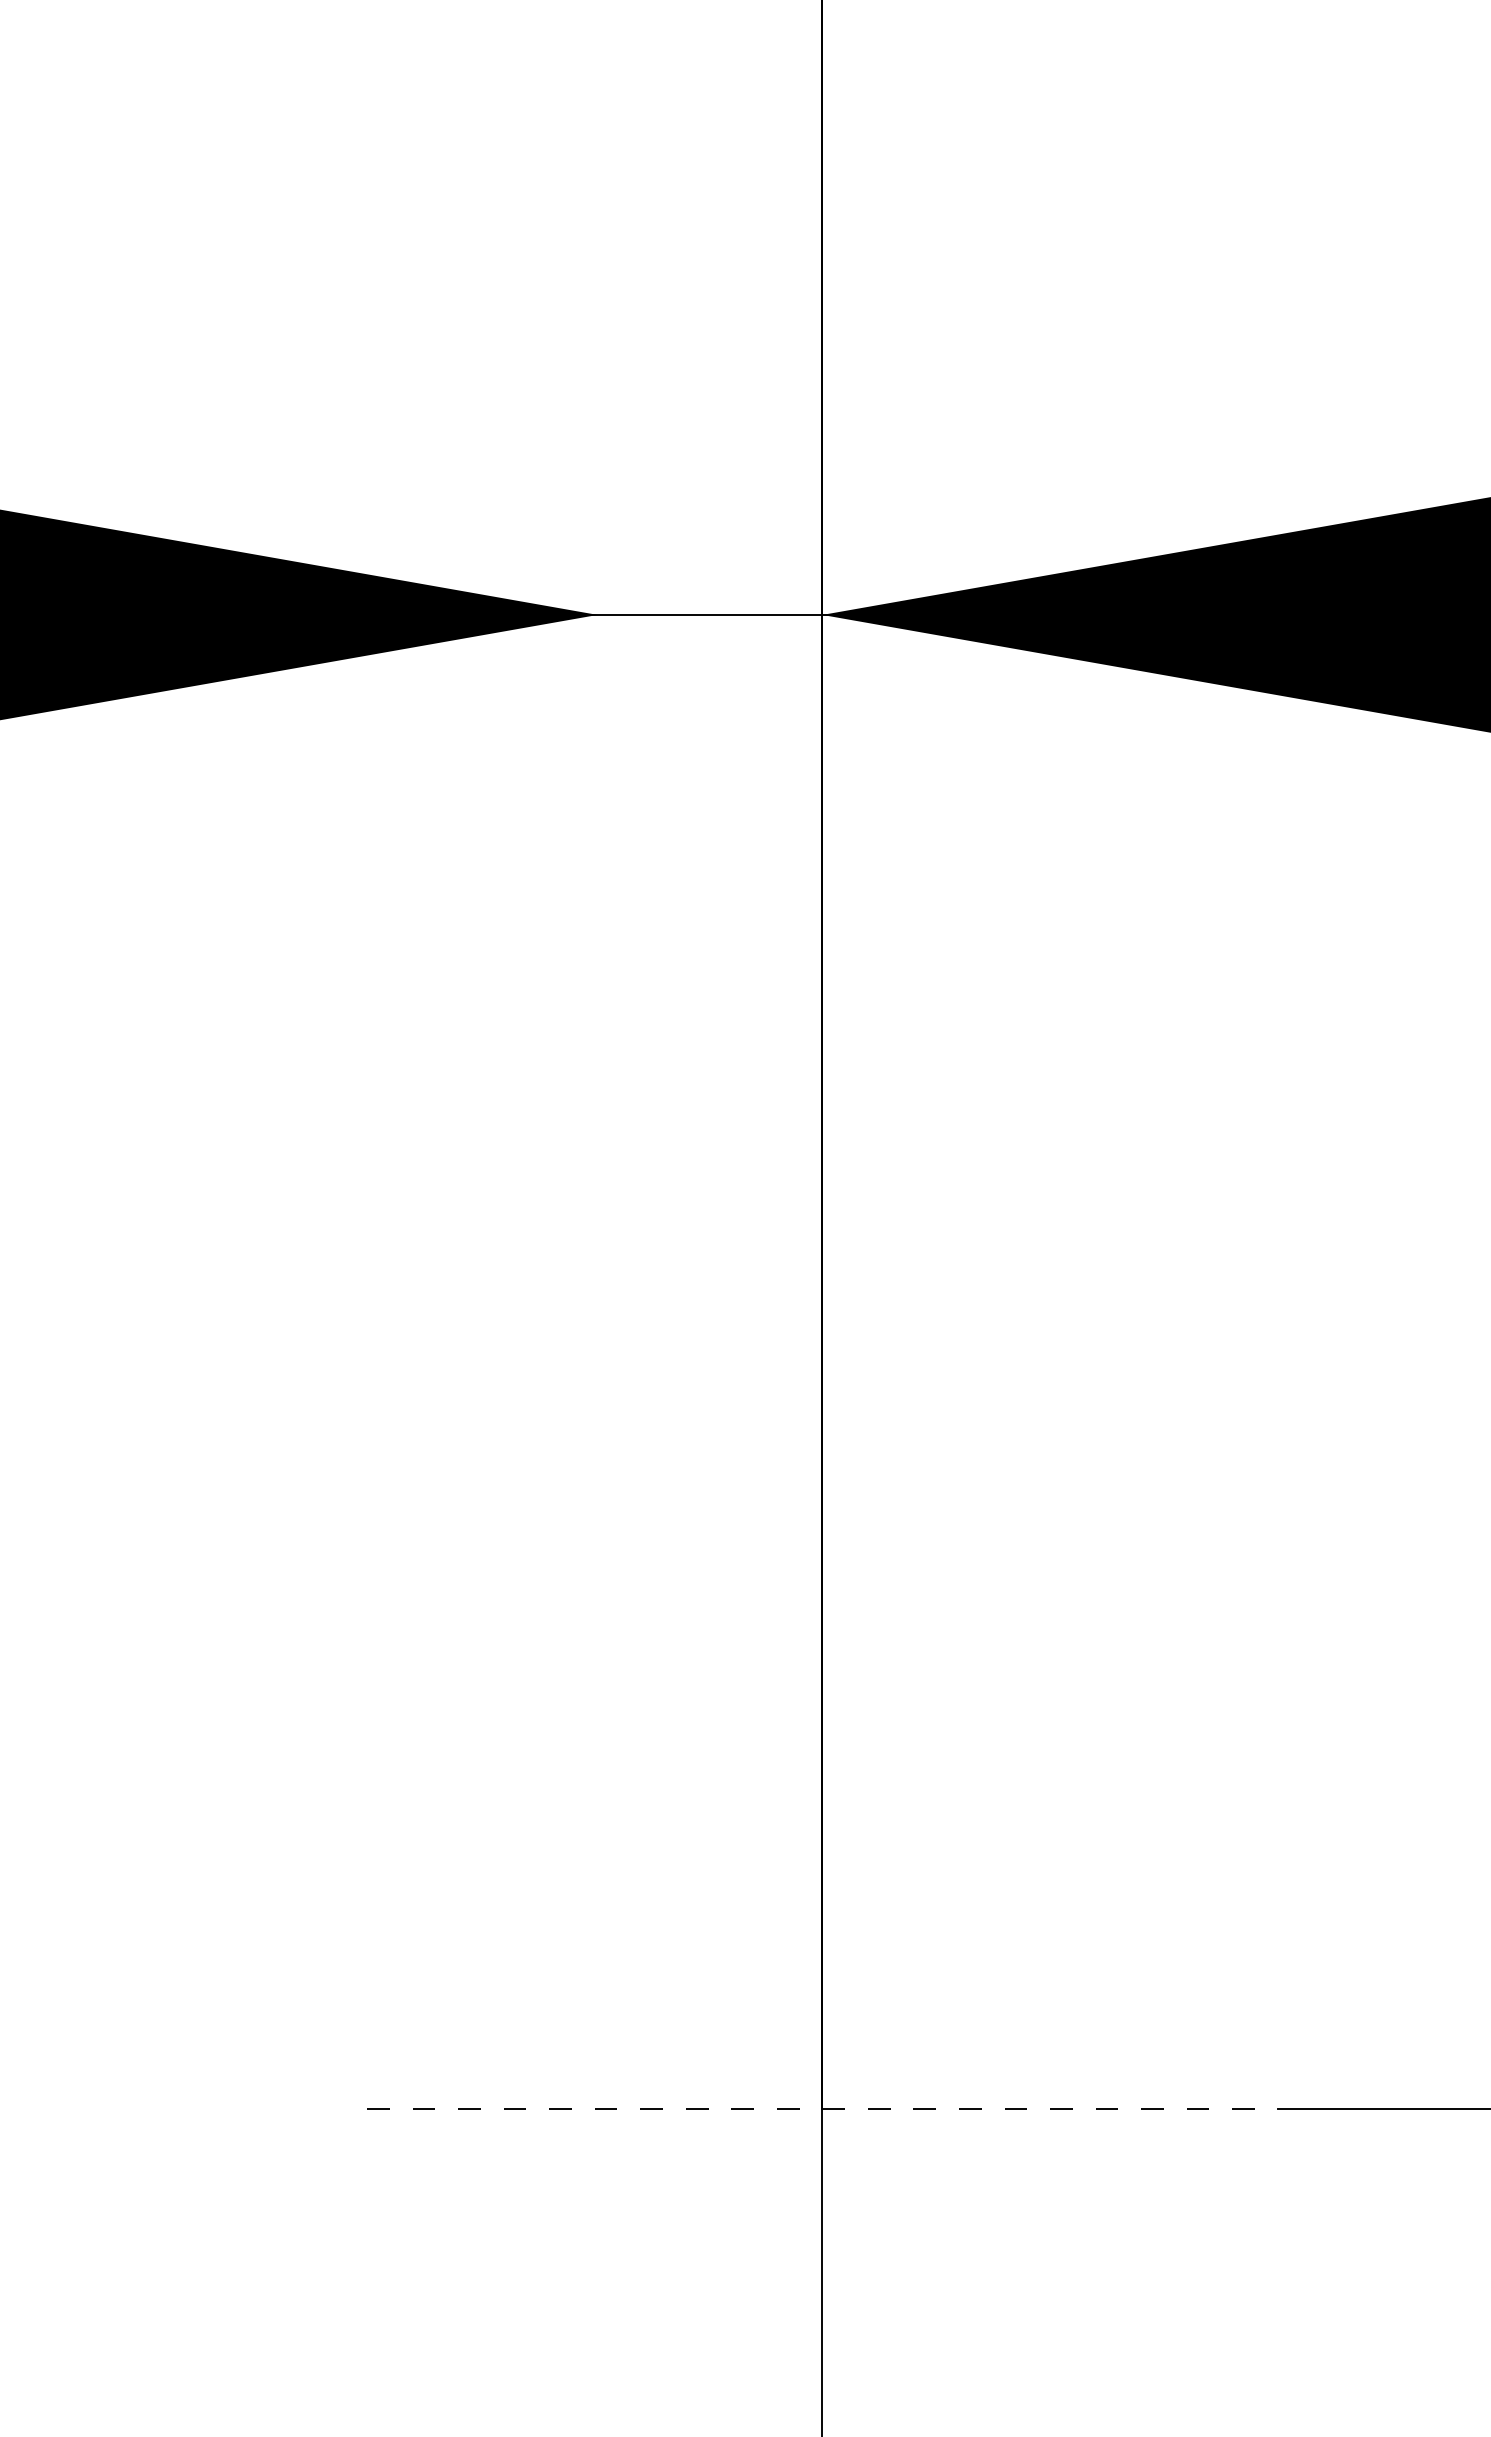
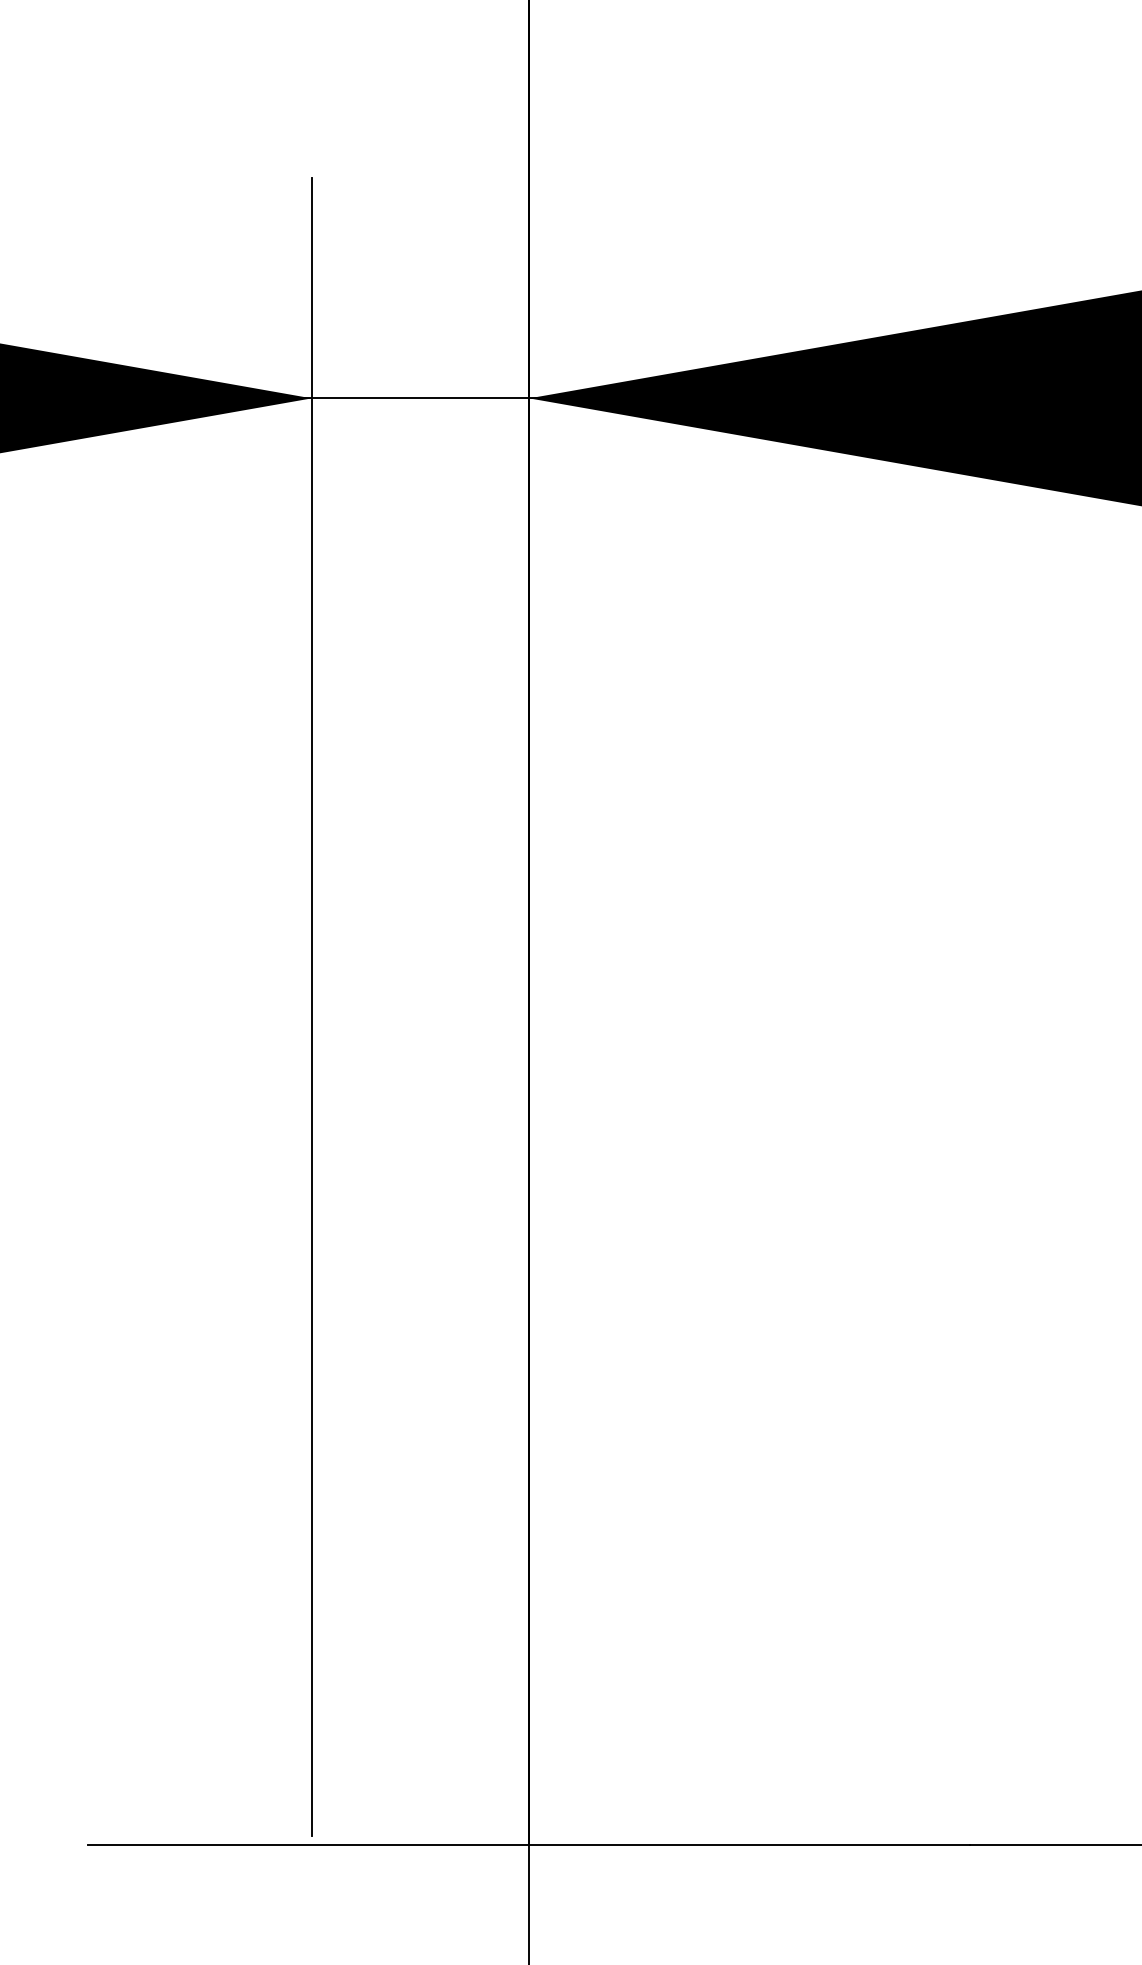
line: (597, 1243) -> (311, 1007), added
line: (822, 2109) -> (529, 1845), dashed -> solid

